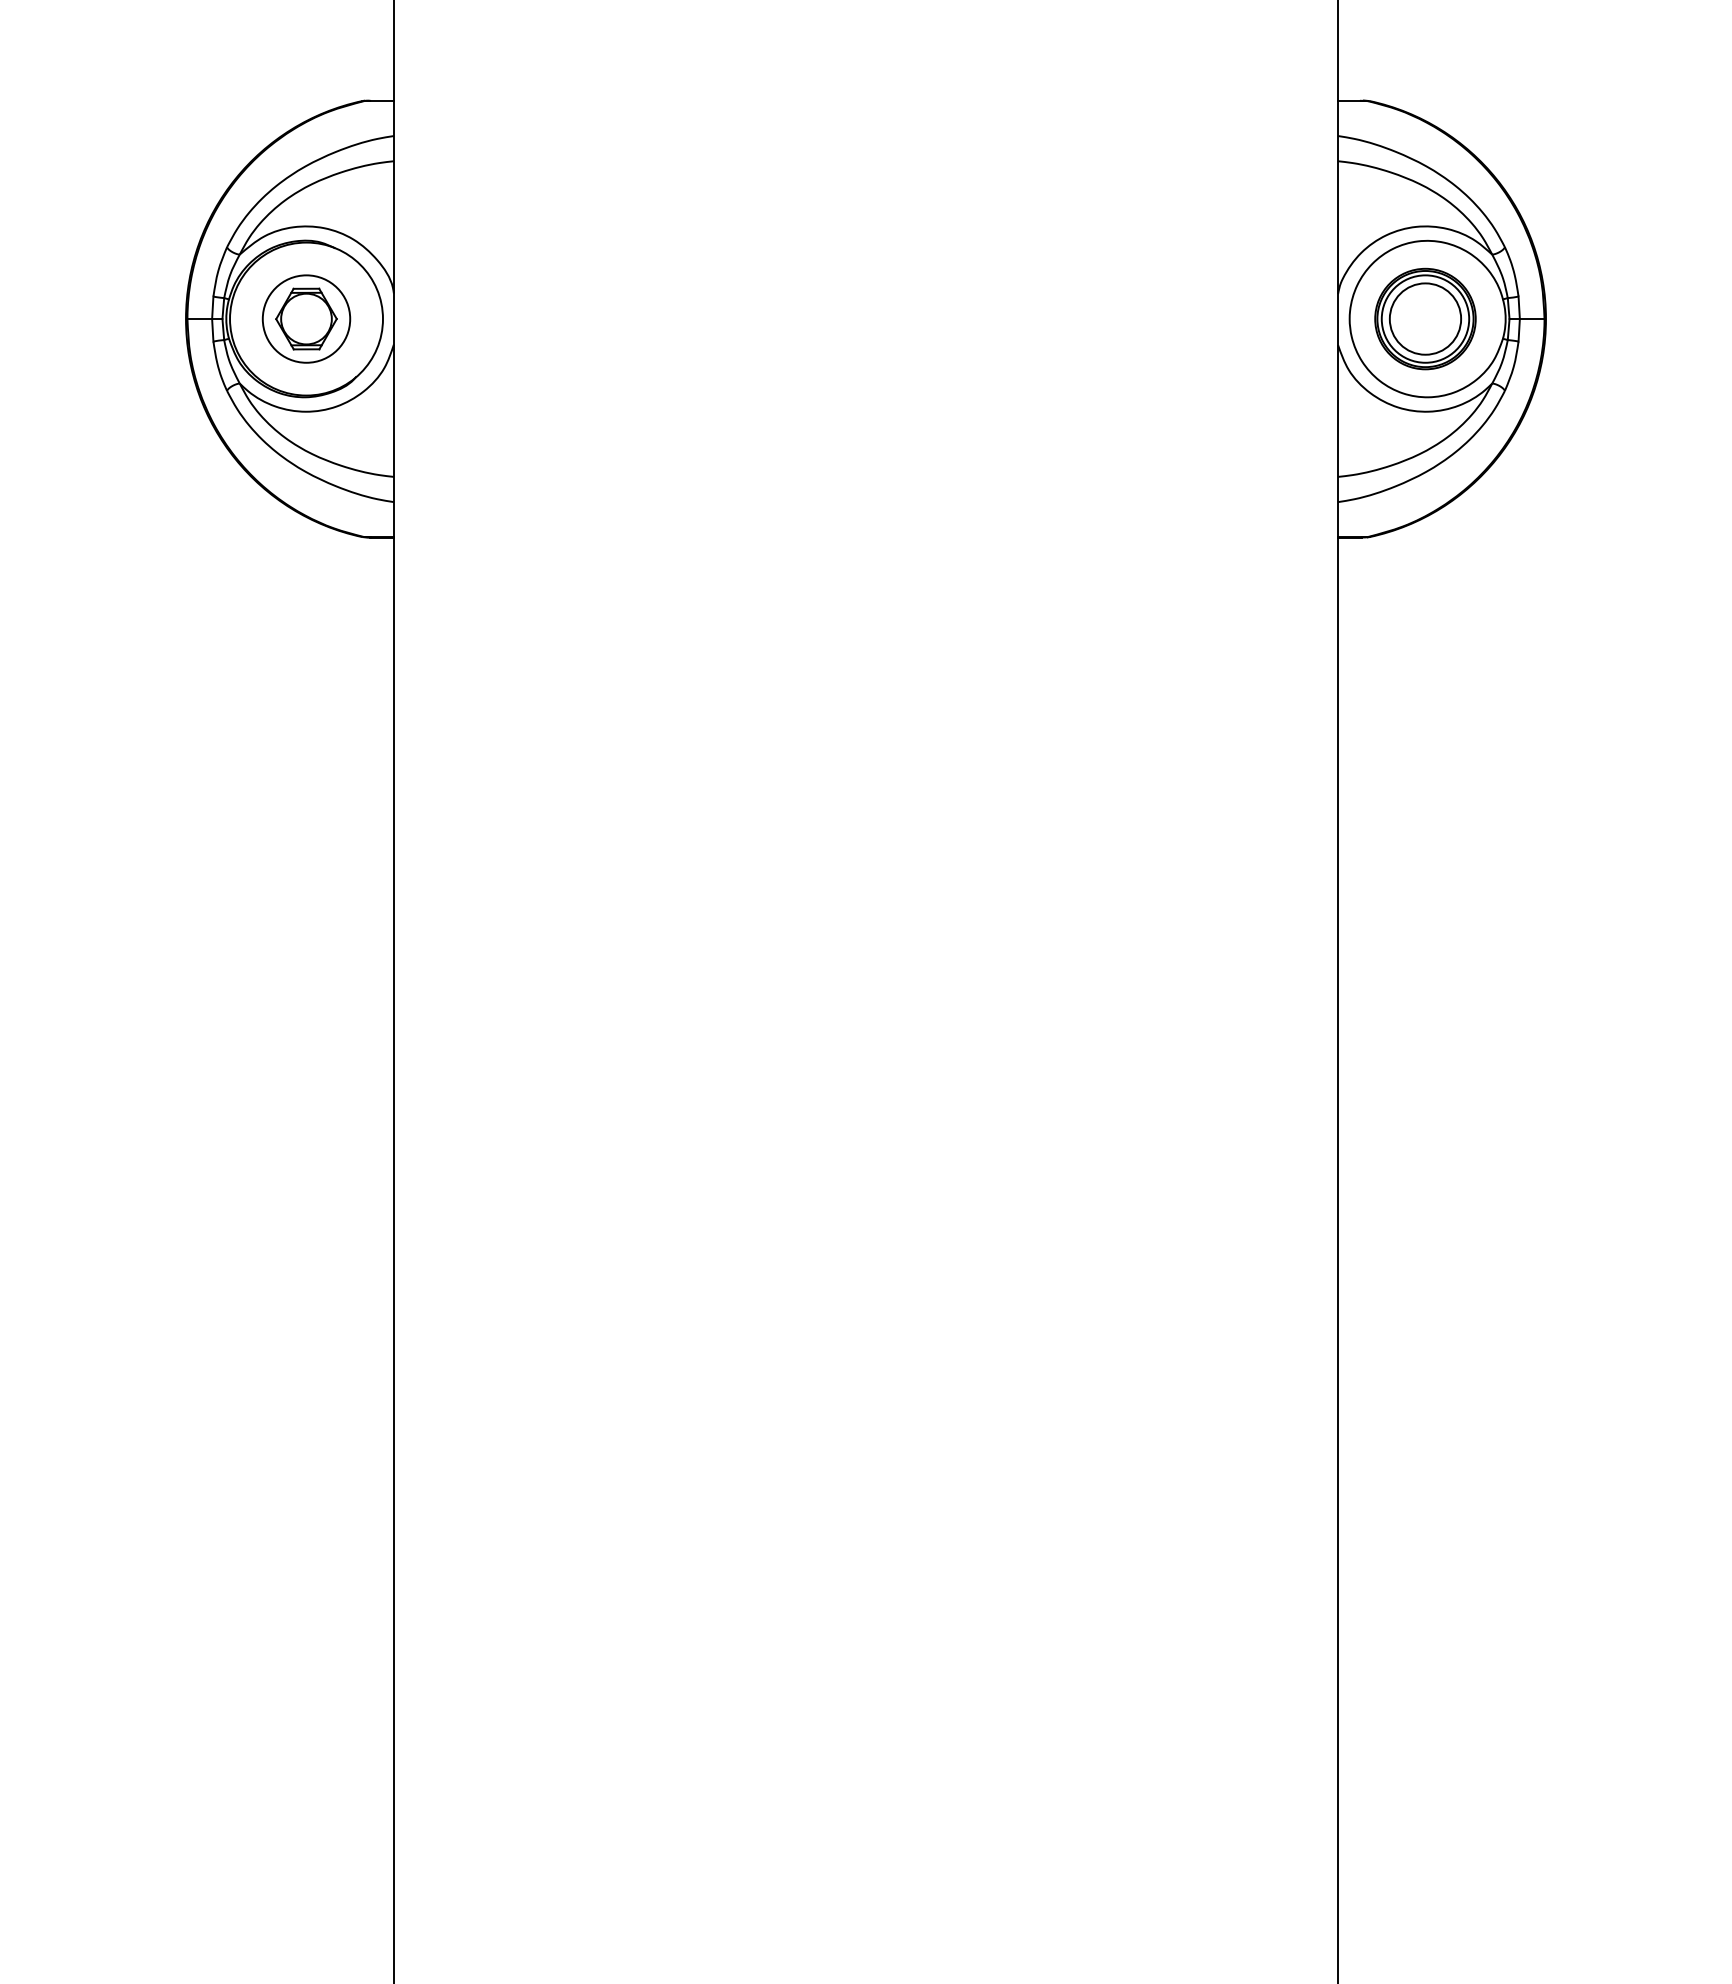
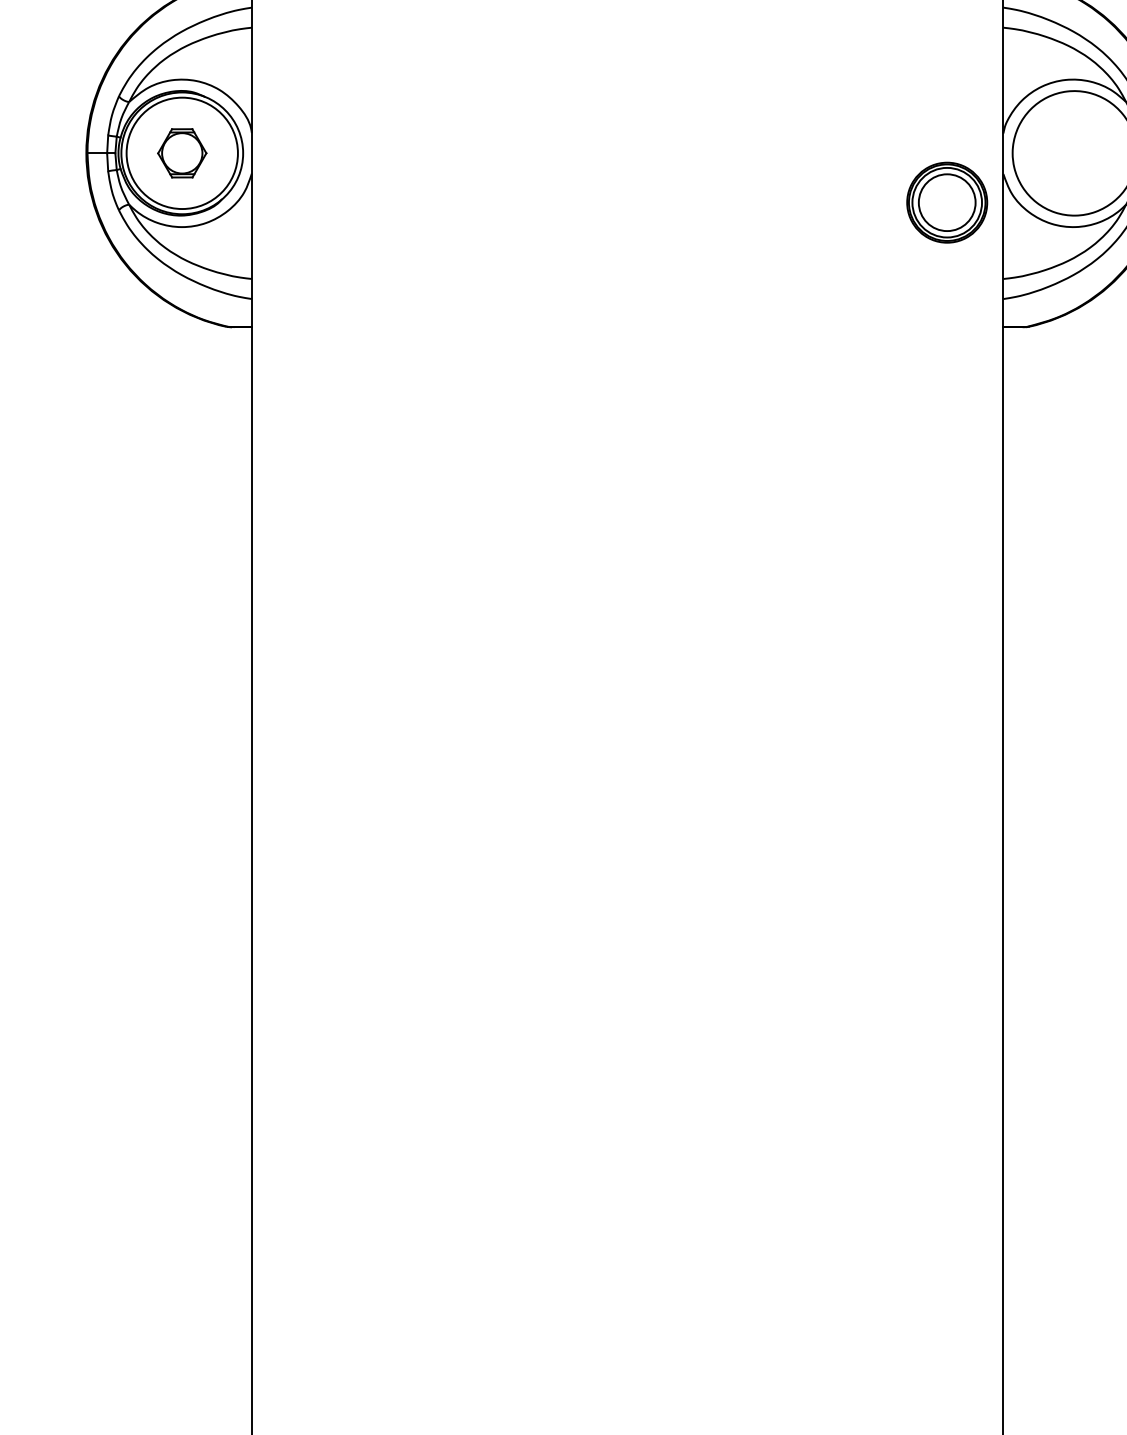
circle: (306, 318) -> (182, 152), size x1.6
part: (1425, 318) -> (947, 202), moved

